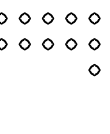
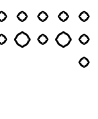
part: (24, 43) -> (21, 38), size x1.6
part: (71, 43) -> (63, 38), size x1.6

